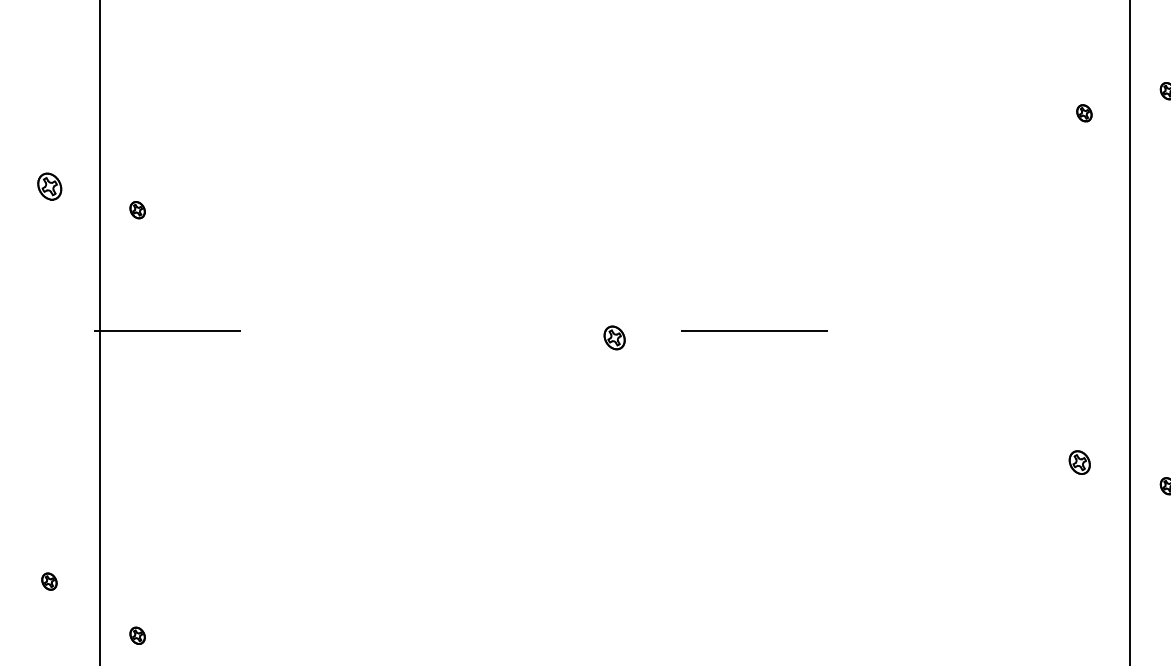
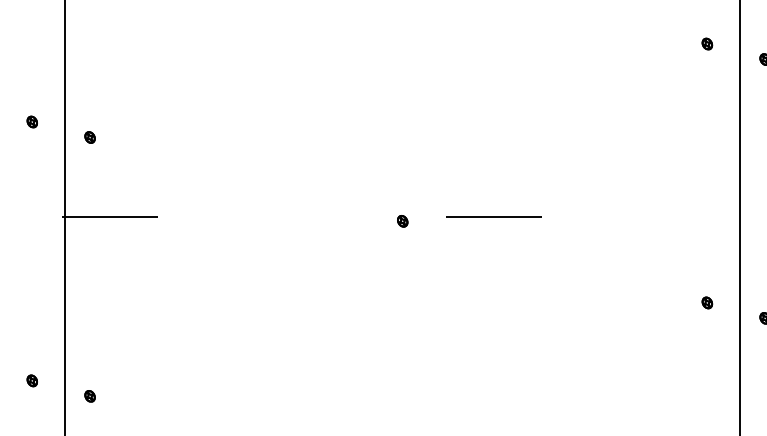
part: (1084, 112) -> (707, 43), moved
part: (48, 185) -> (31, 121), size x0.62
part: (614, 338) -> (402, 221), size x0.71
part: (1080, 461) -> (707, 302), size x0.71
part: (136, 635) -> (89, 396), moved

